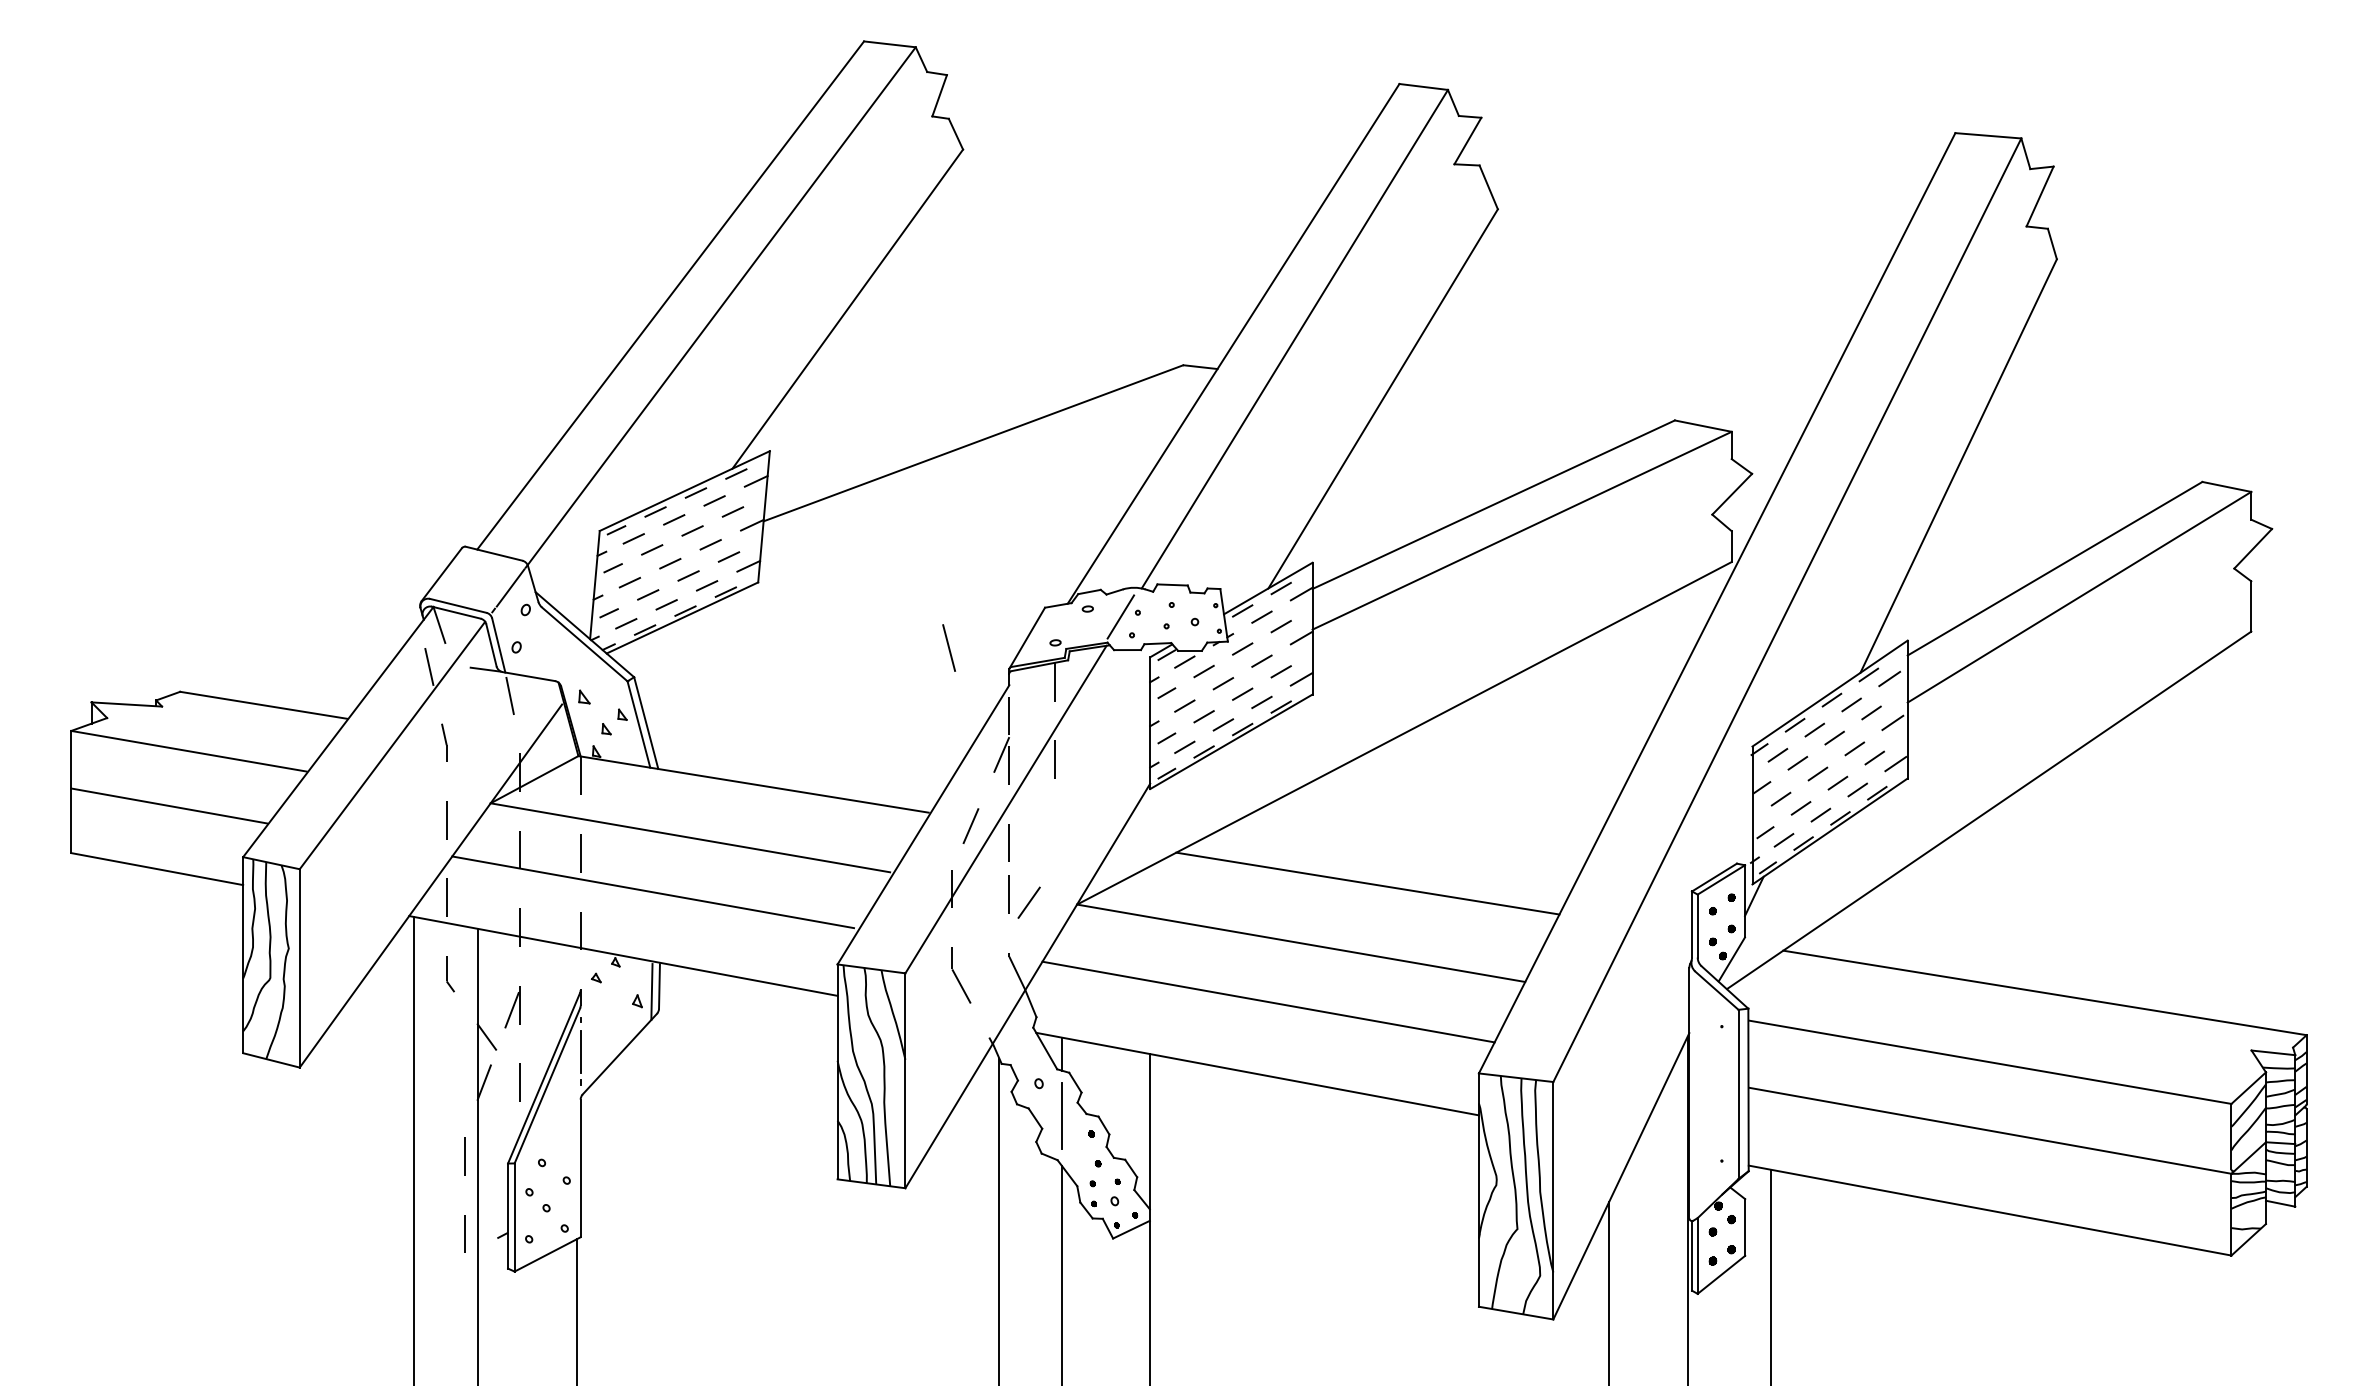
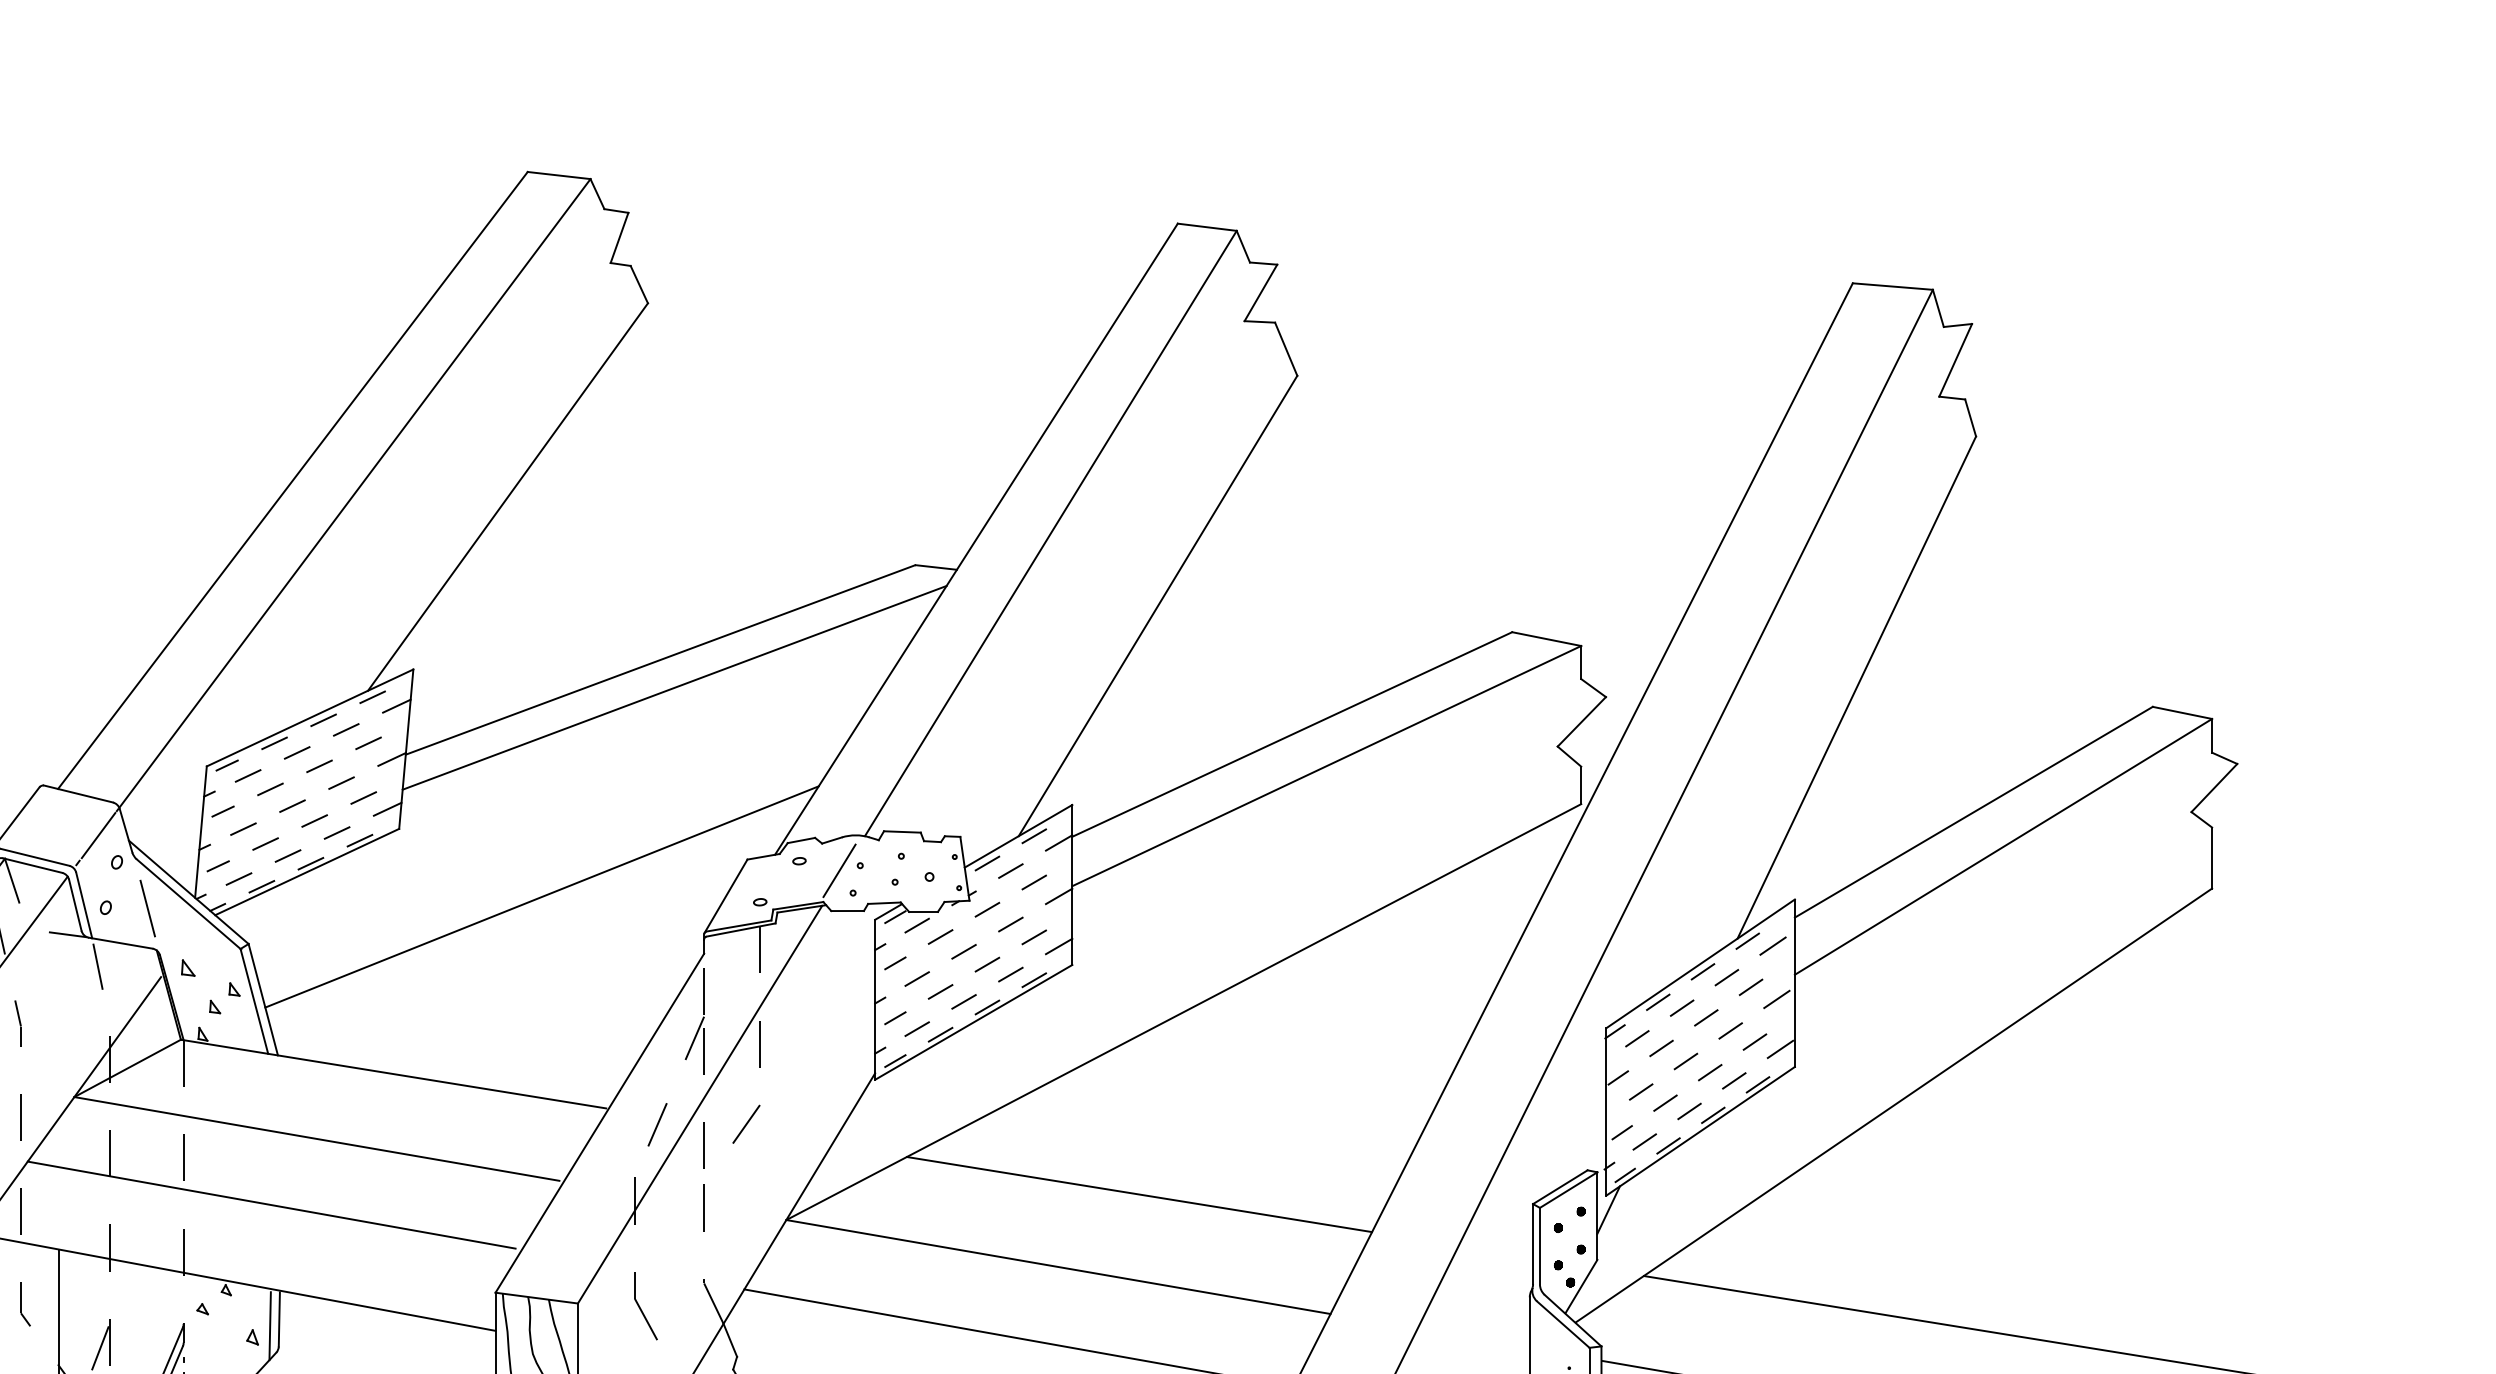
line: (985, 466) -> (675, 688), added
line: (875, 638) -> (541, 896), added
line: (948, 647) -> (147, 907), moved
line: (1028, 902) -> (745, 1124), moved

